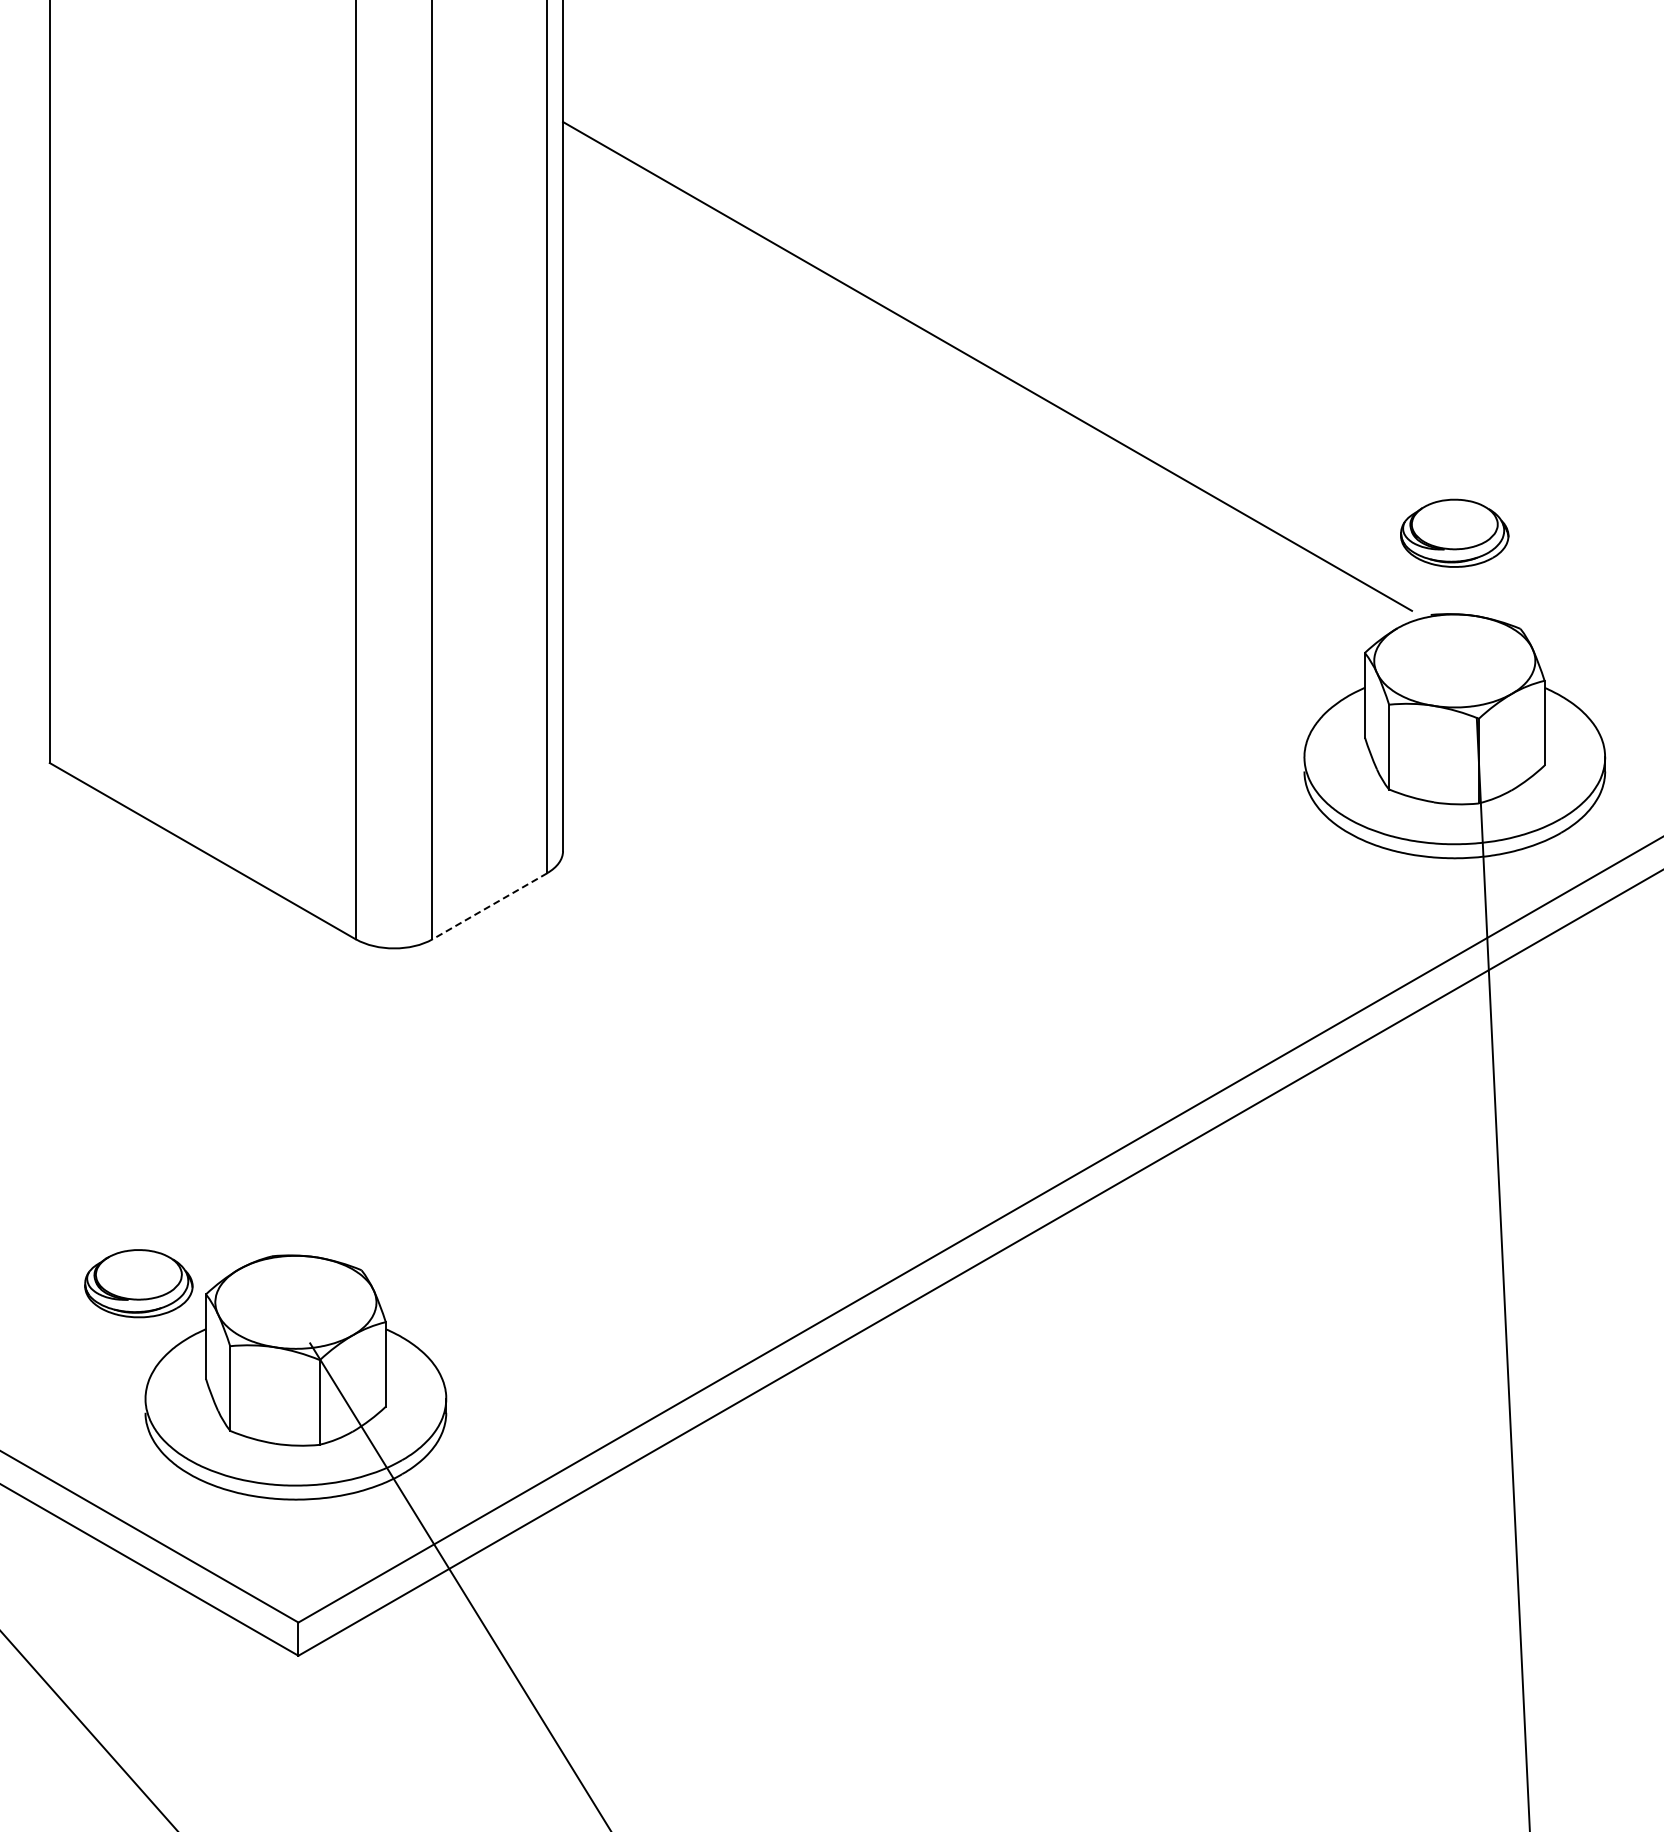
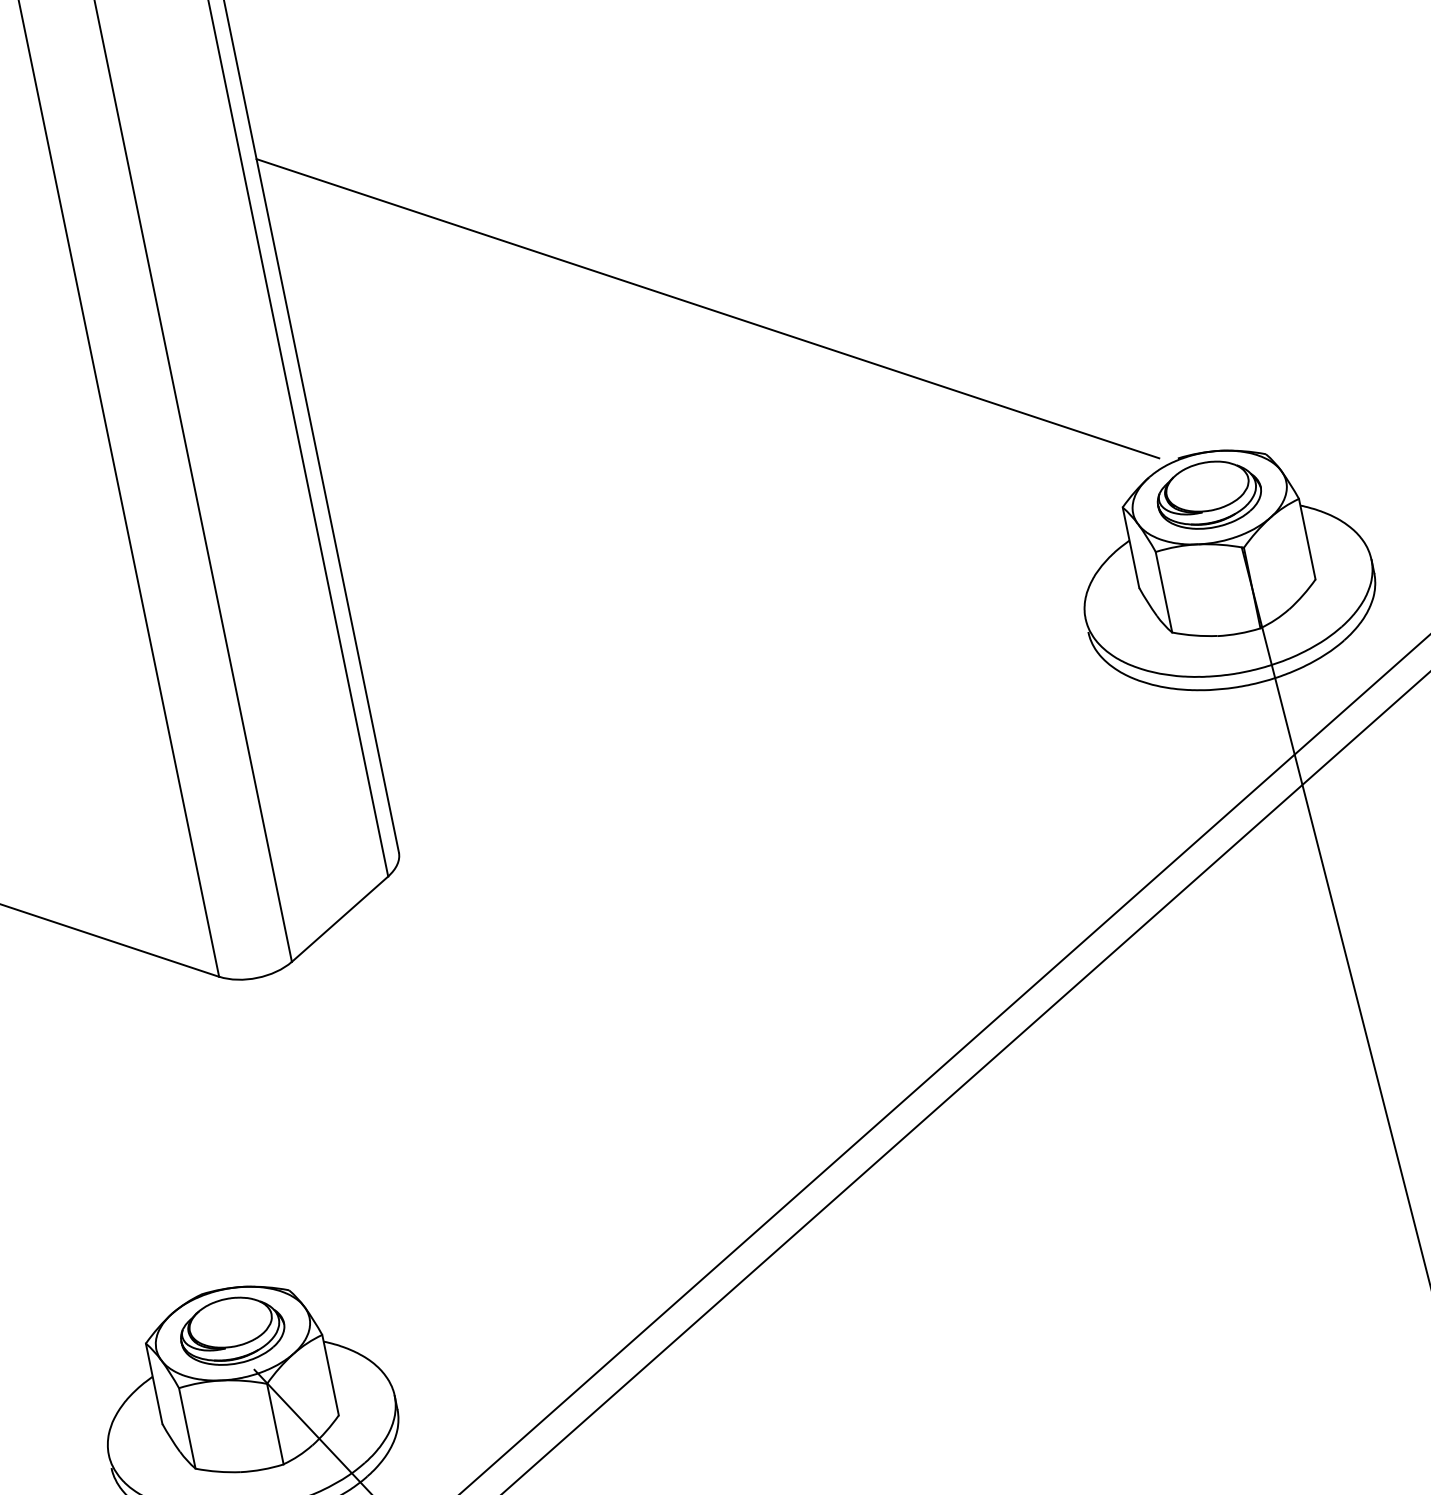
part: (1454, 532) -> (1208, 494), moved
line: (489, 906) -> (339, 919), dashed -> solid
part: (138, 1283) -> (232, 1331), moved

